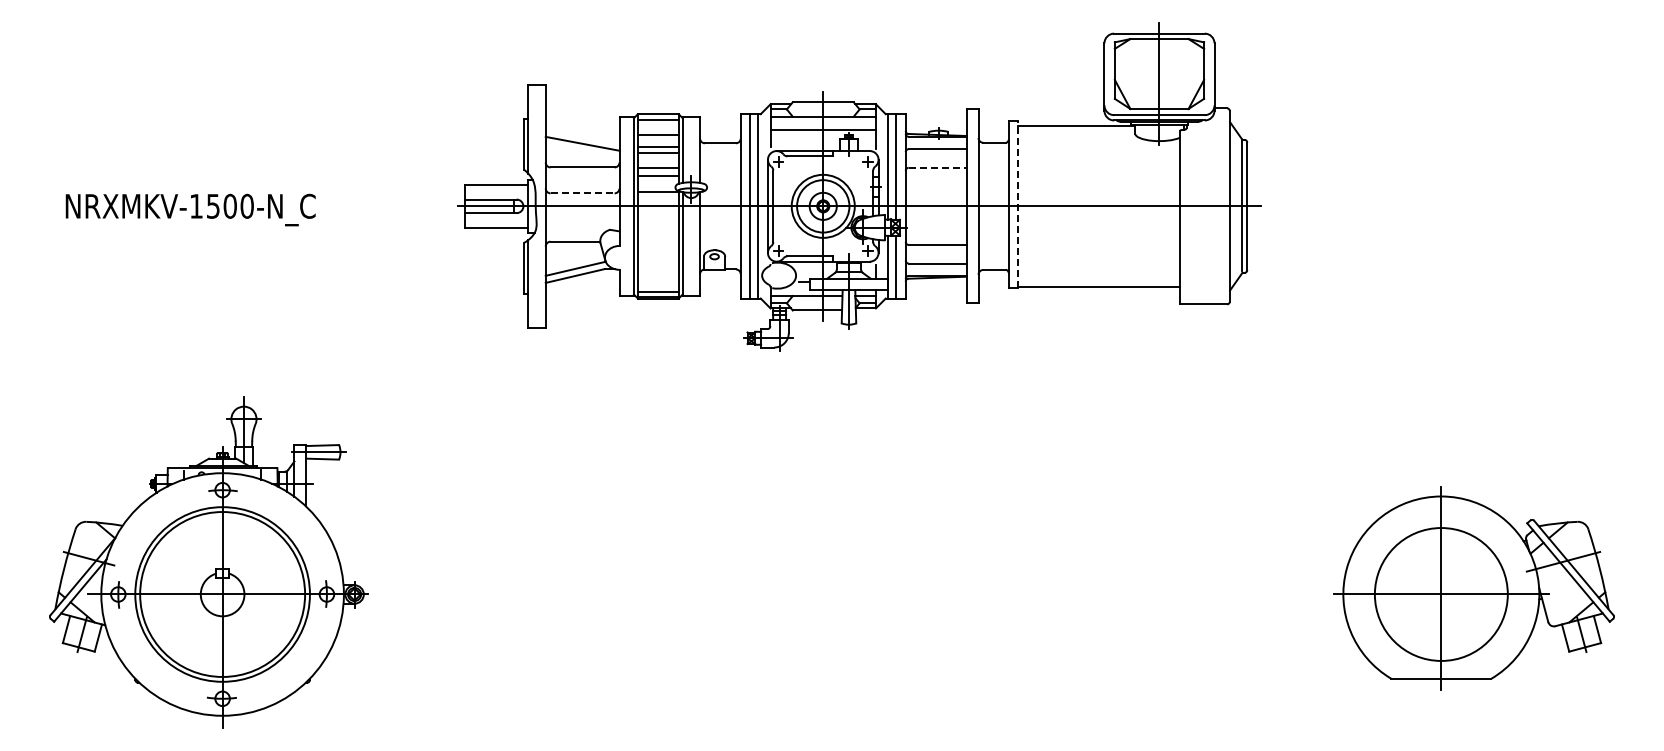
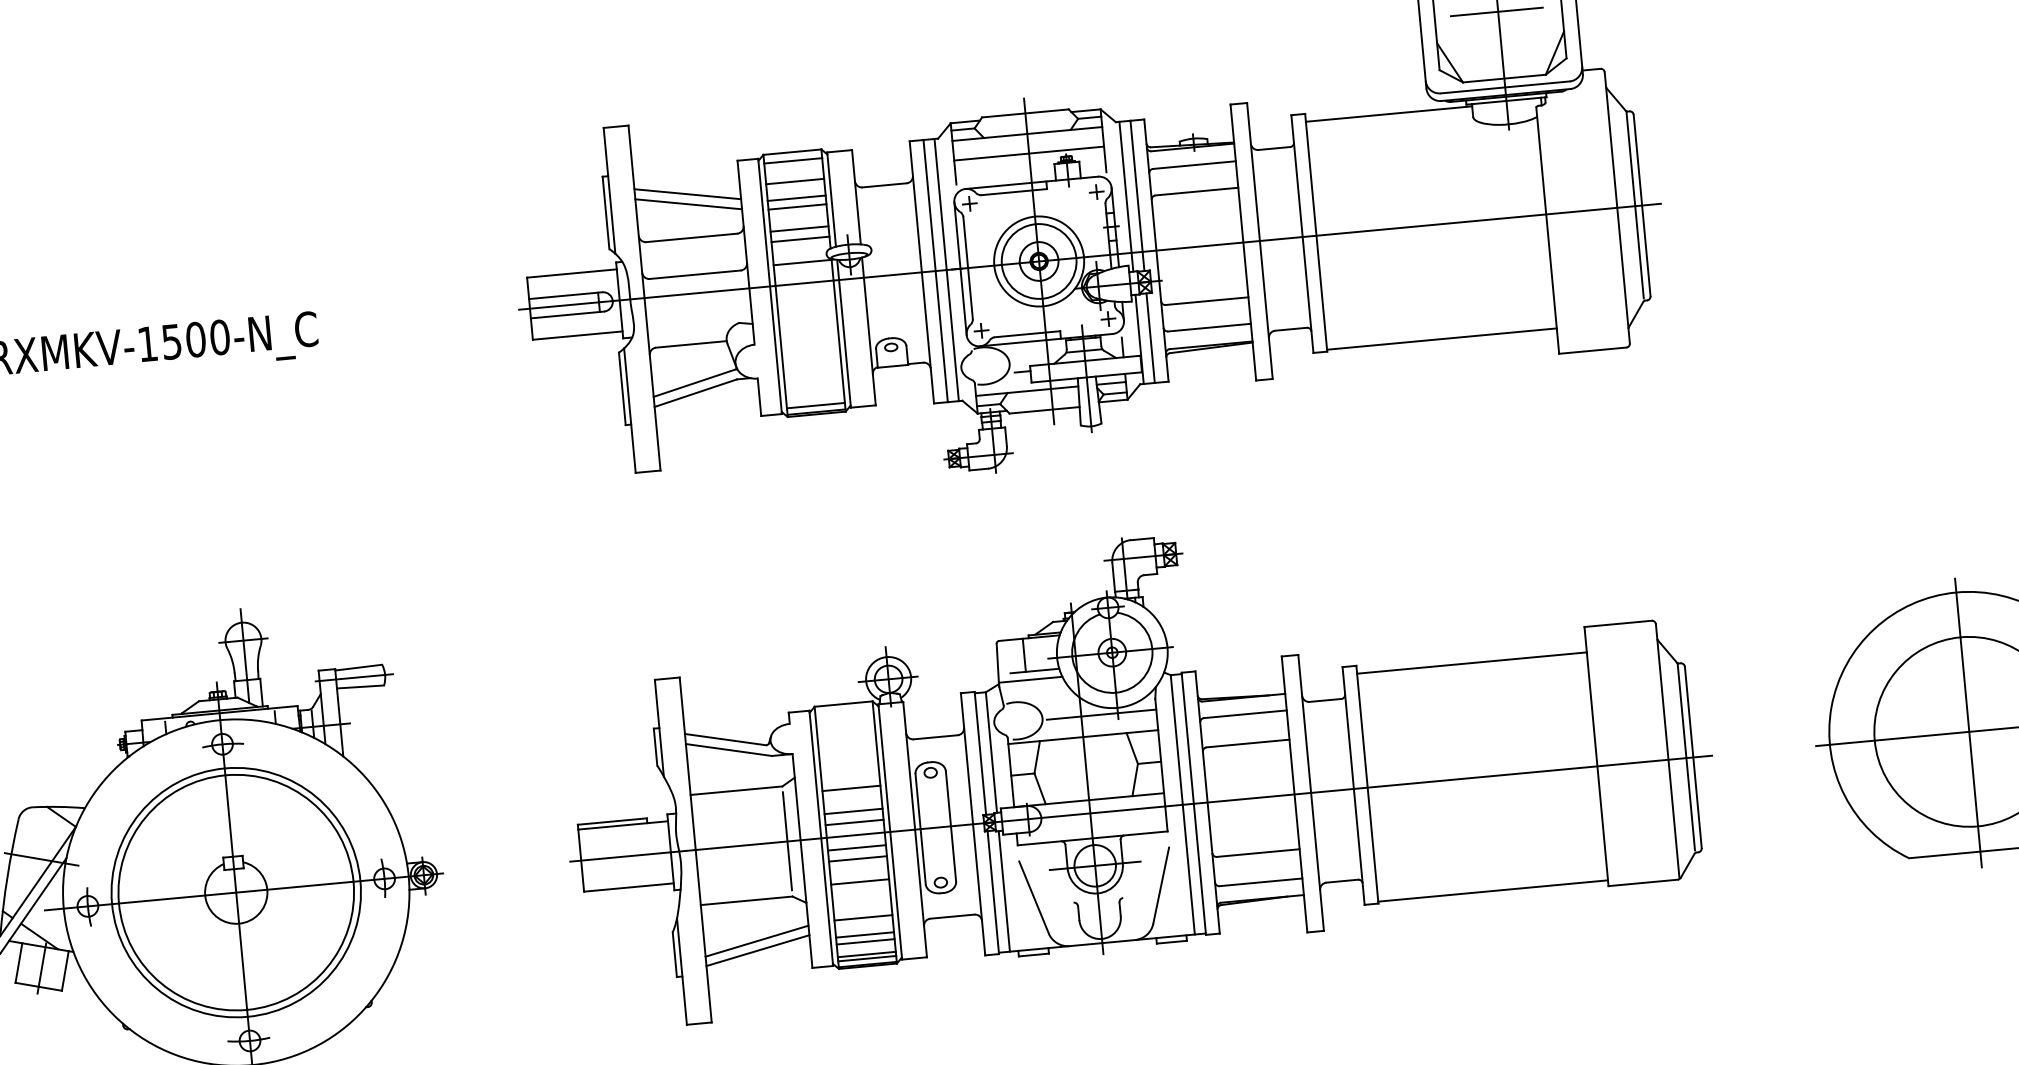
line: (1158, 61) -> (1496, 11), added
line: (582, 136) -> (687, 193), added
line: (938, 167) -> (1197, 191), dashed -> solid
line: (583, 193) -> (696, 274), dashed -> solid
line: (1018, 204) -> (1316, 233), dashed -> solid
part: (859, 560) -> (1137, 760), added

